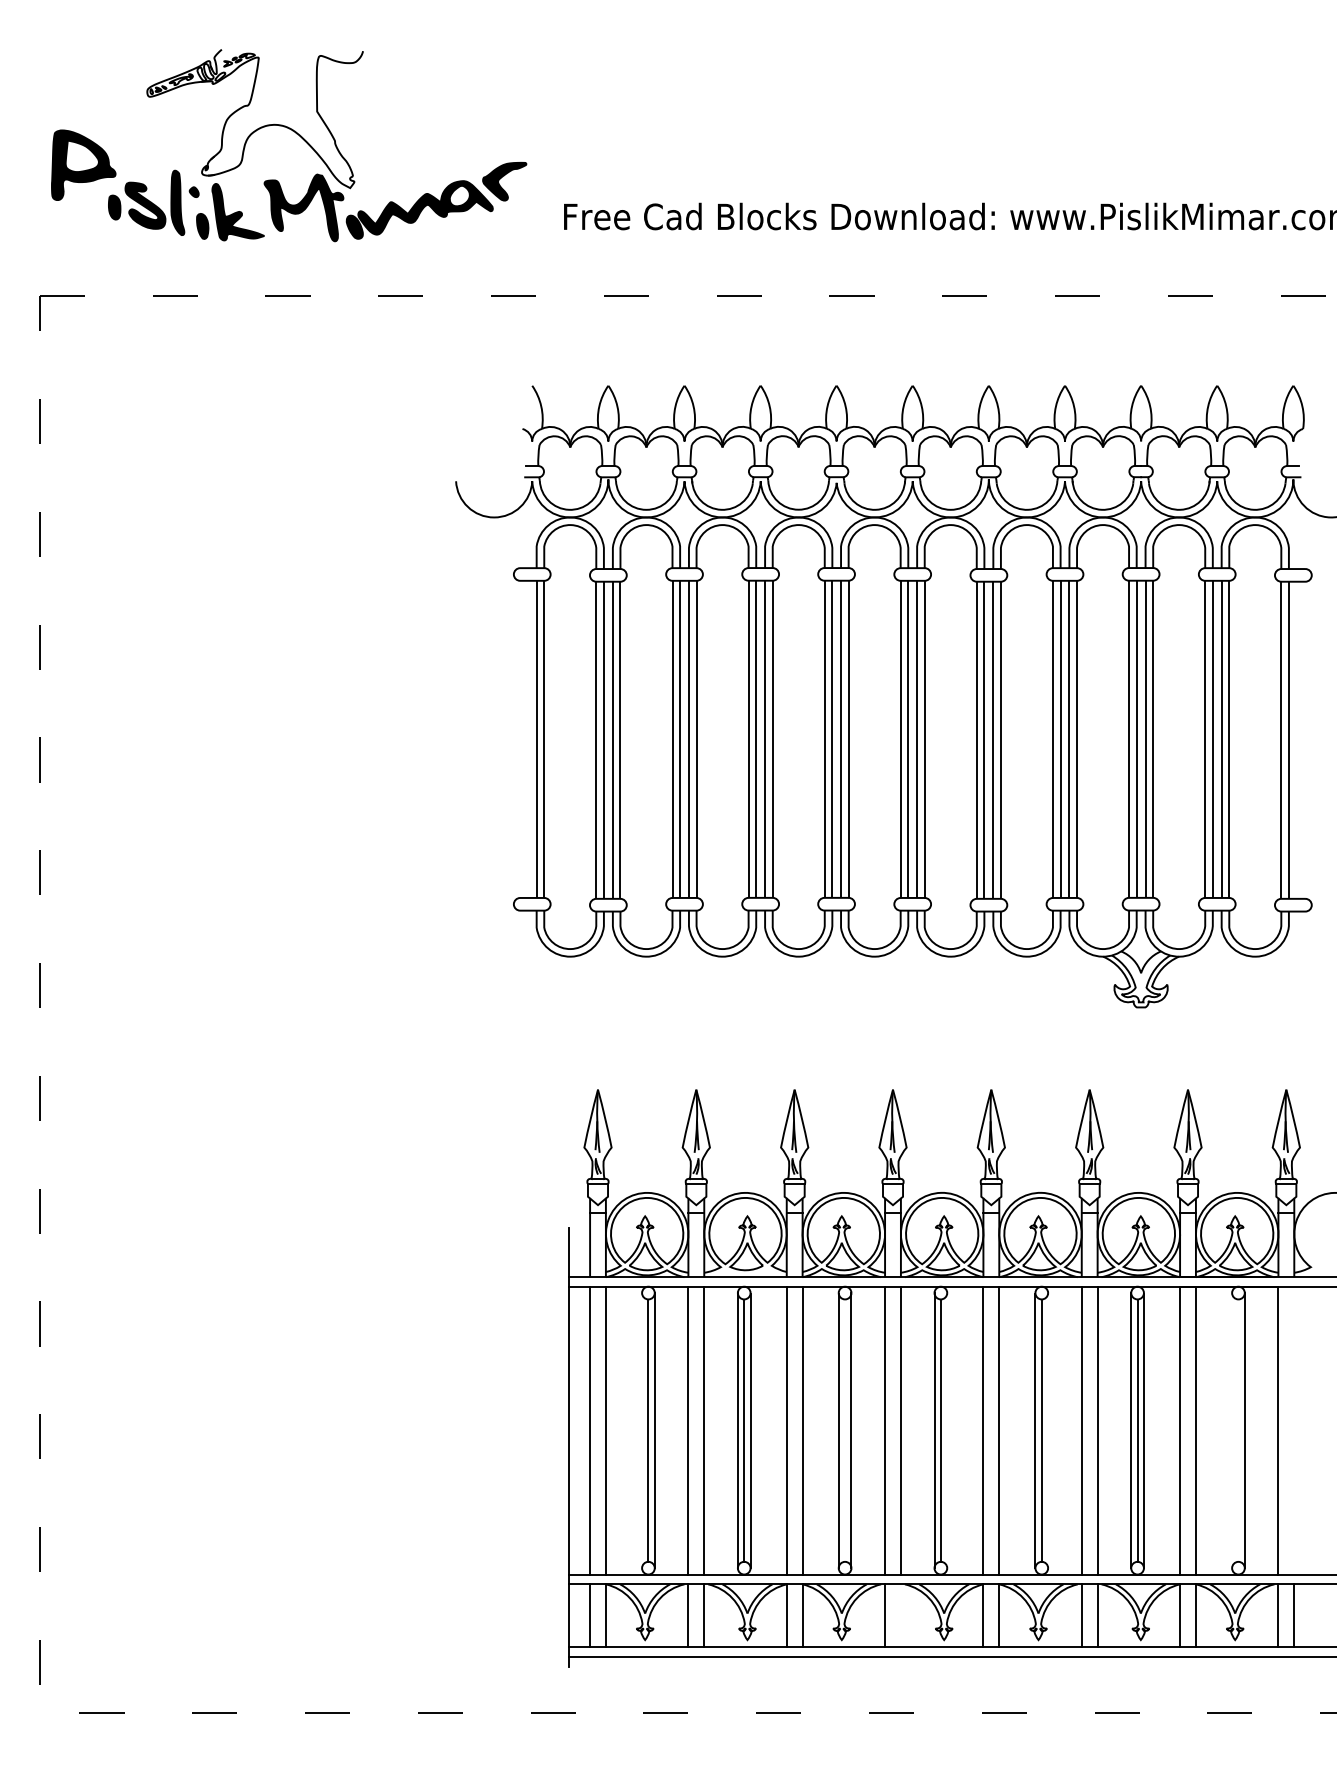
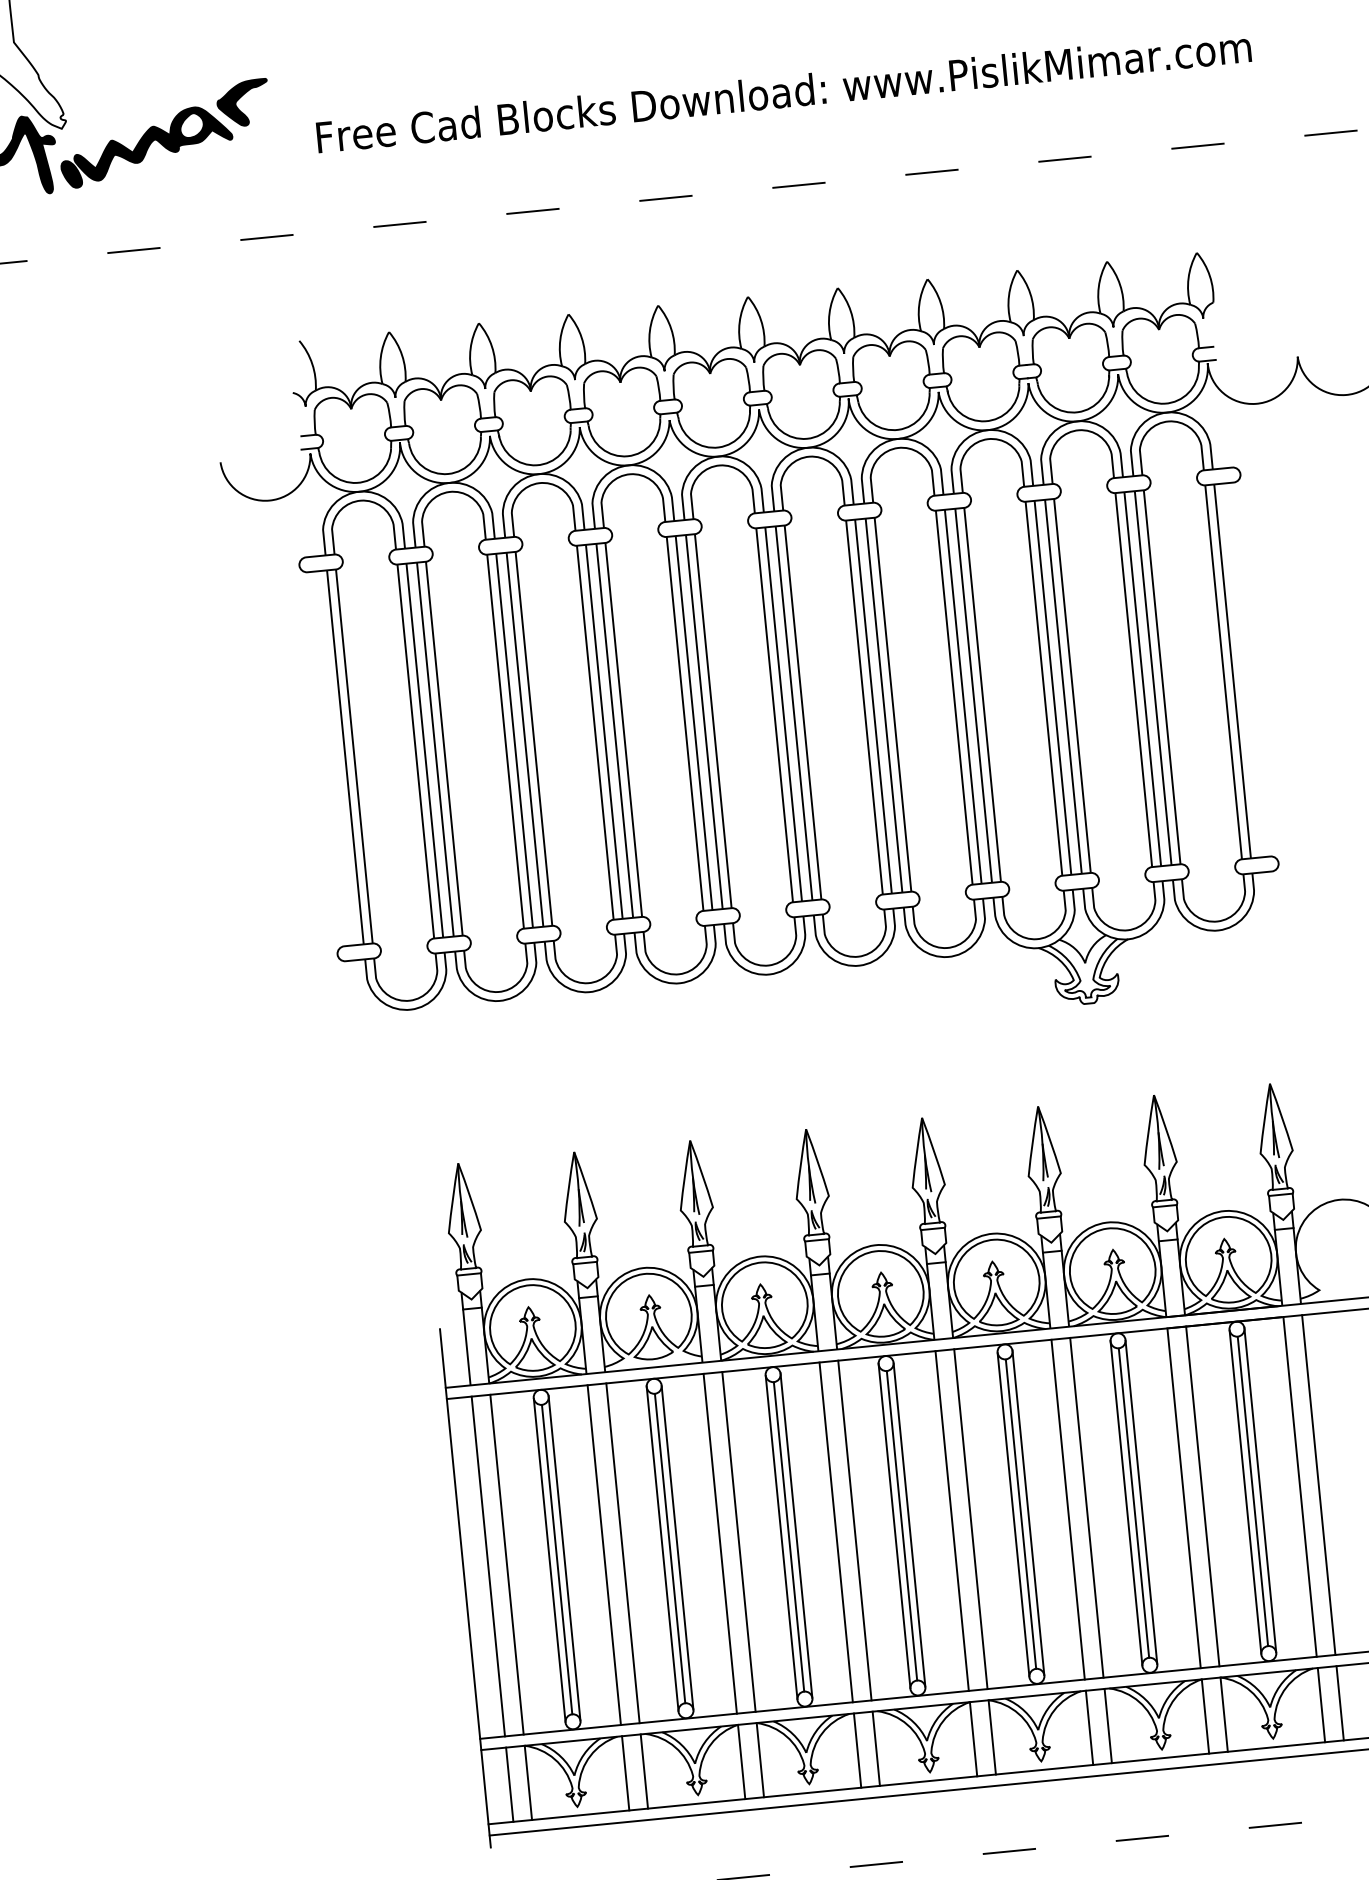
line: (1048, 1429) -> (1028, 1511), added
line: (642, 1430) -> (550, 1560), added
line: (845, 1430) -> (789, 1536), added
line: (947, 1430) -> (909, 1524), added
line: (1232, 1430) -> (1245, 1491), added
line: (1238, 1430) -> (1252, 1491), added
line: (1294, 1430) -> (1318, 1484), added
line: (900, 1615) -> (875, 1748), added

